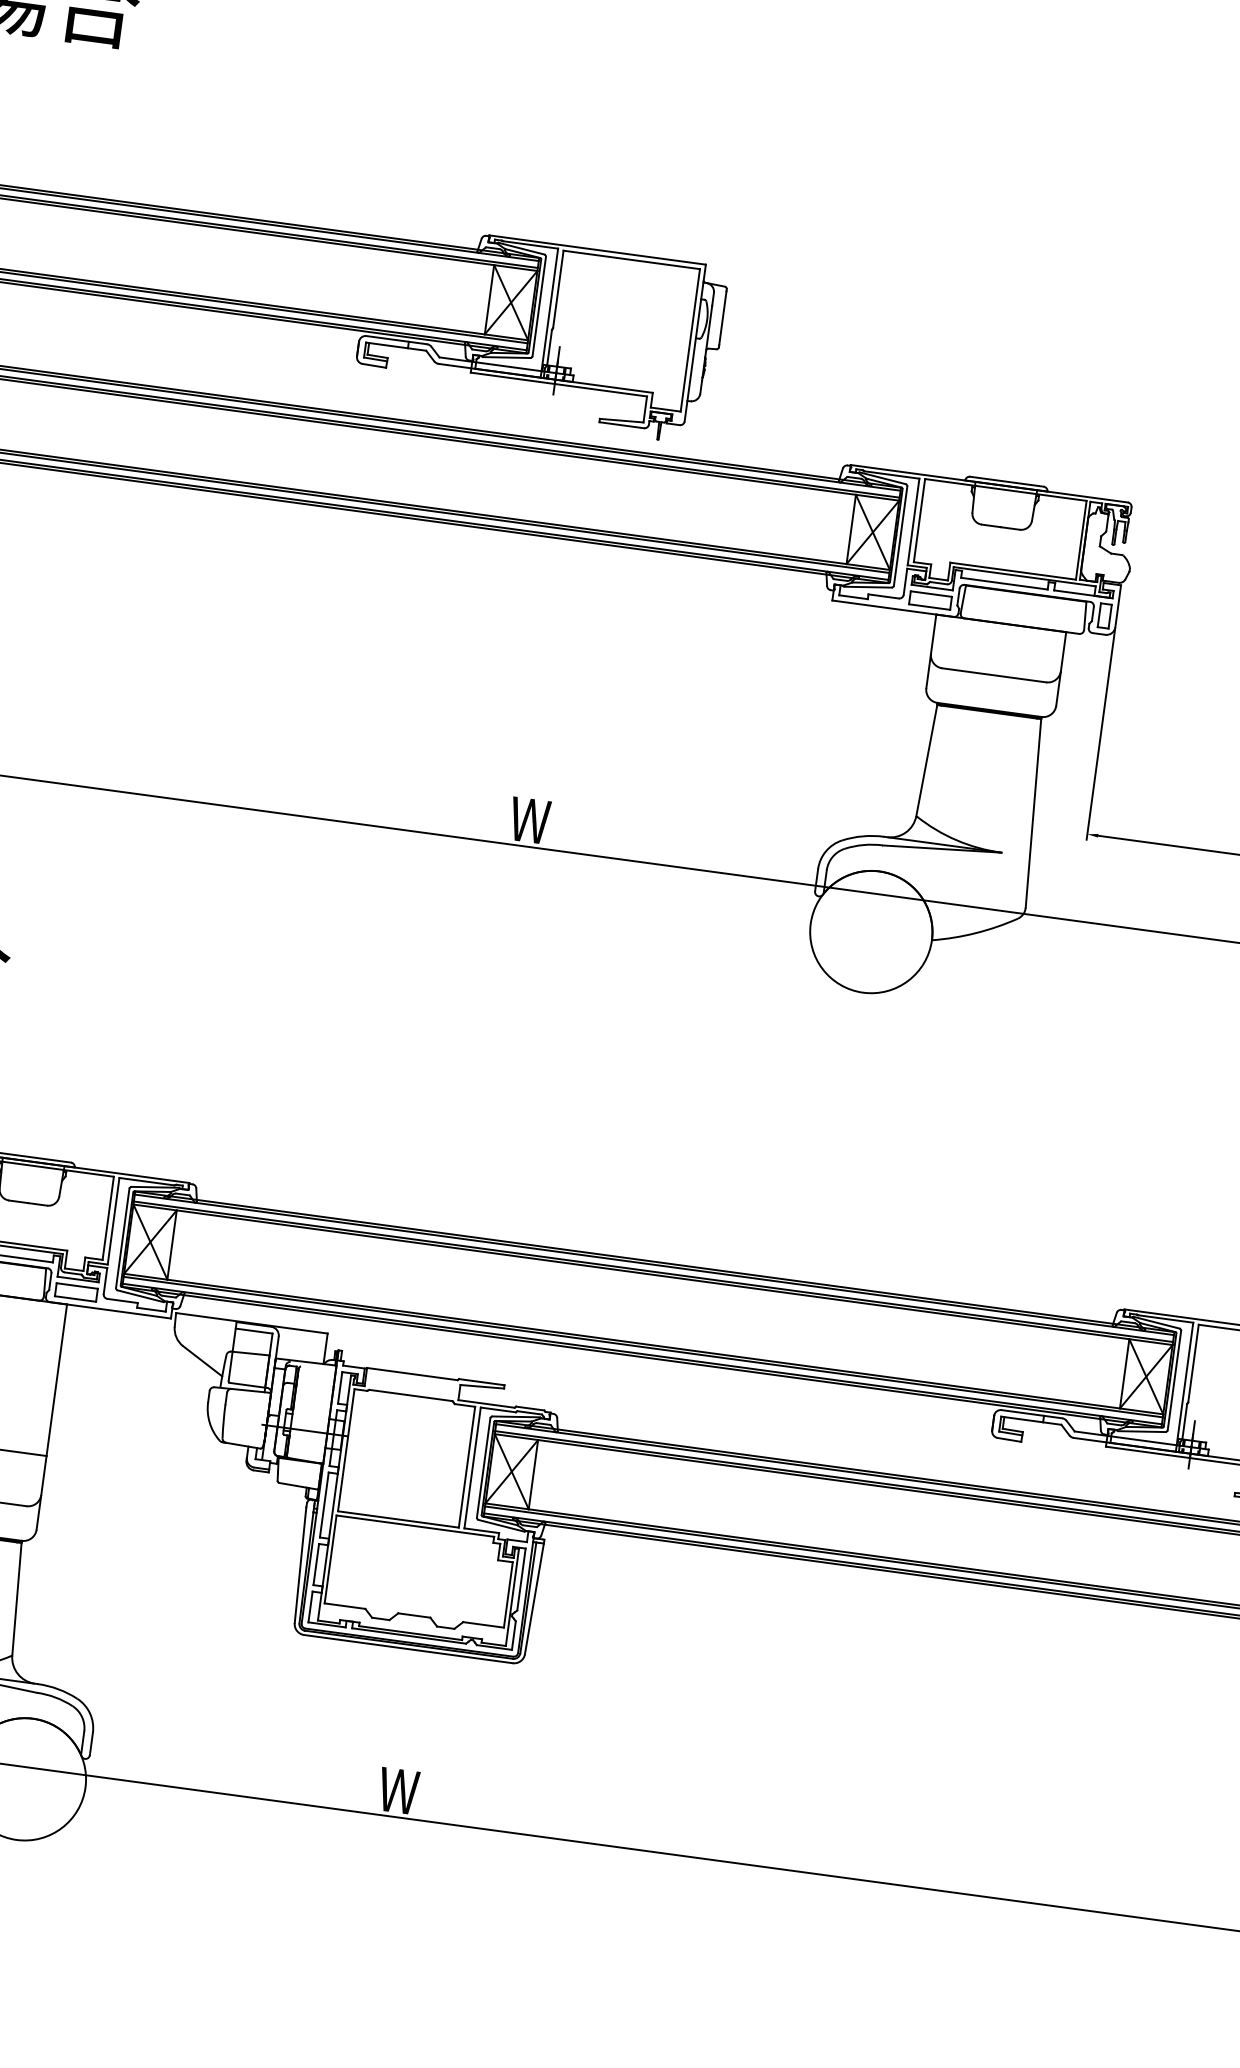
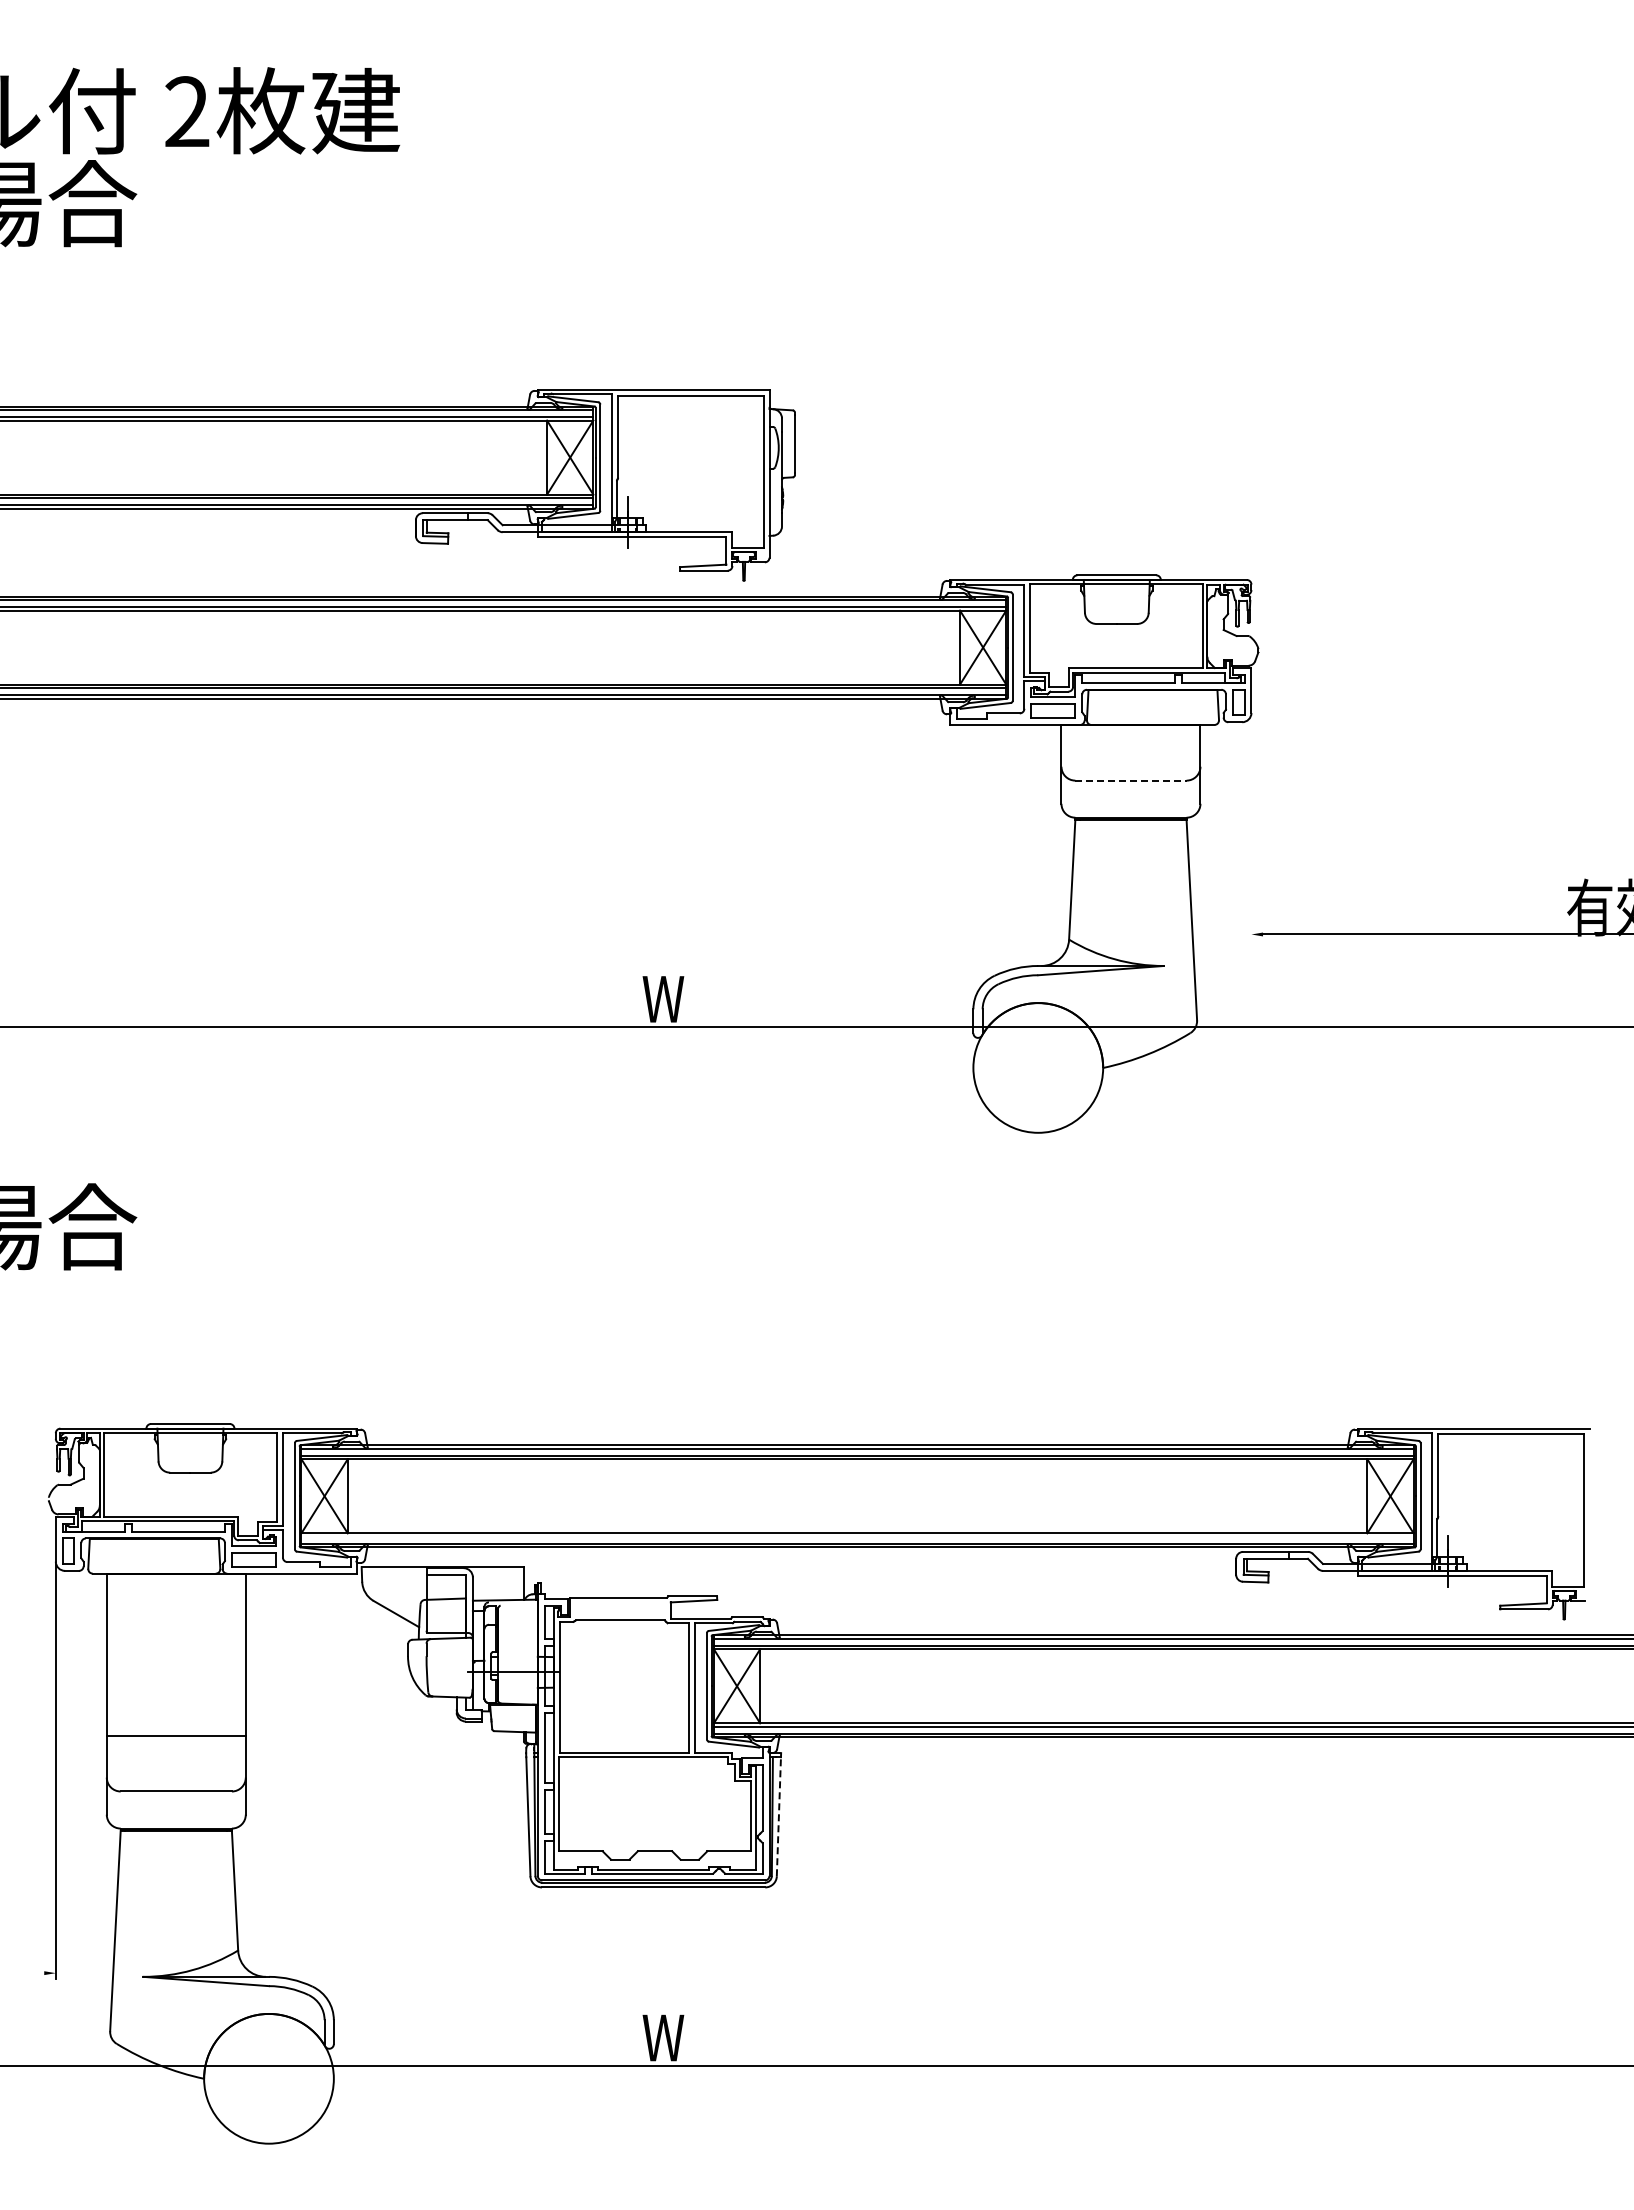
line: (993, 675) -> (1130, 780), solid -> dashed
line: (1100, 734) -> (1251, 827), removed
line: (643, 1346) -> (857, 1536), removed
line: (534, 1598) -> (778, 1816), solid -> dashed

